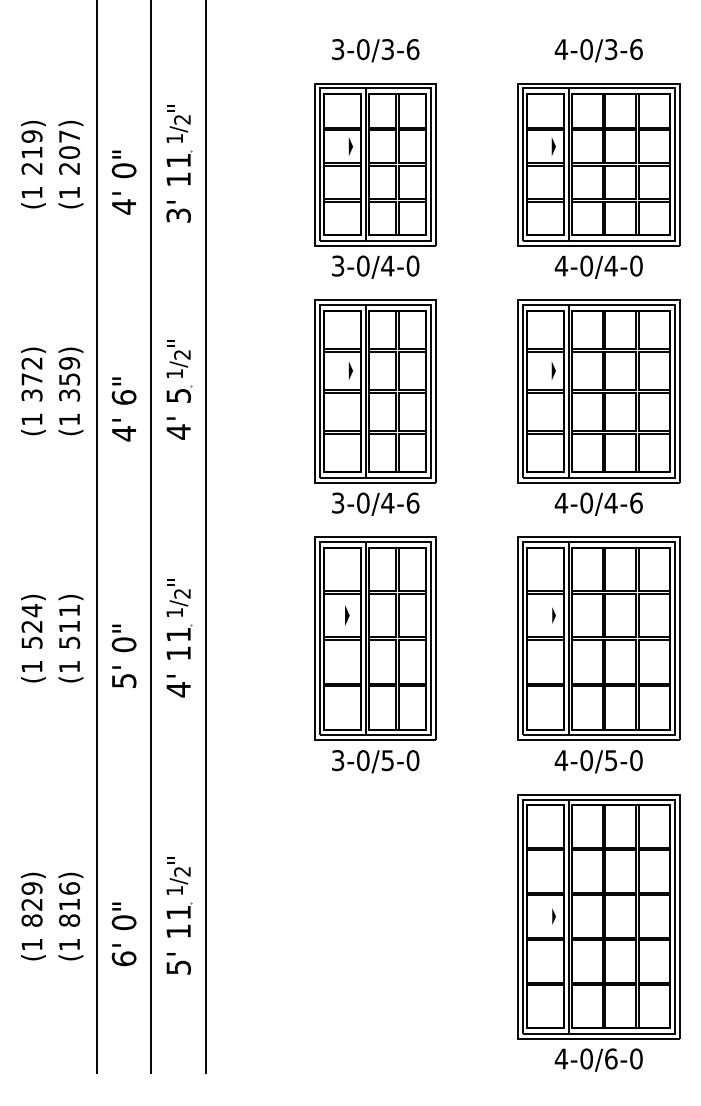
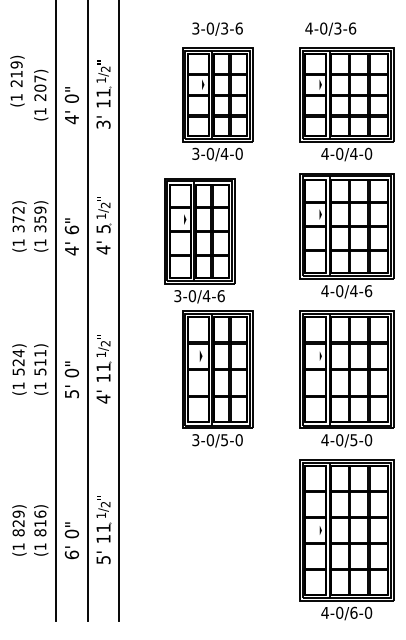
text: (598, 49) -> (330, 28), moved
text: (33, 163) -> (17, 80), moved
part: (375, 407) -> (199, 240), moved

